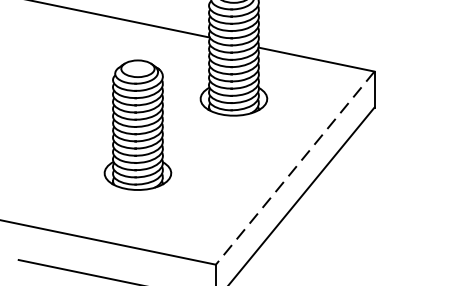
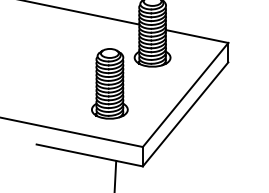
part: (137, 124) -> (109, 83), moved
line: (295, 169) -> (185, 95), dashed -> solid

